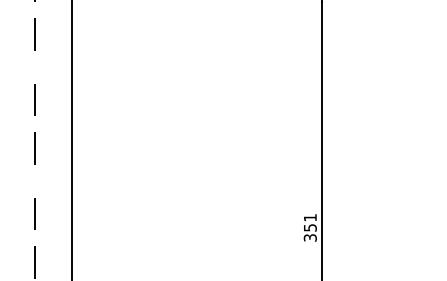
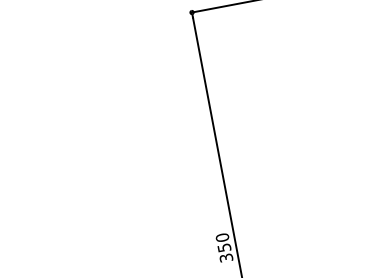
text: (309, 217) -> (221, 237), 351 -> 350

